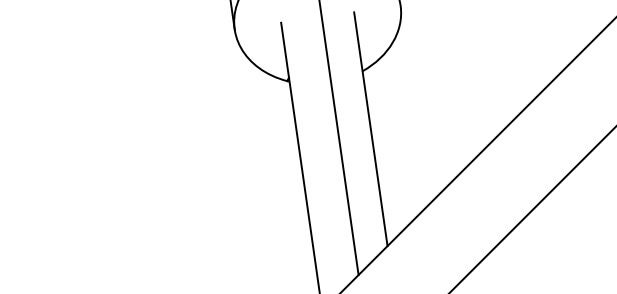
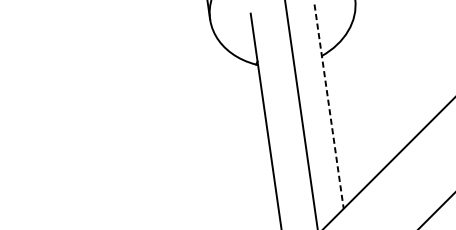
line: (370, 129) -> (328, 106), solid -> dashed

